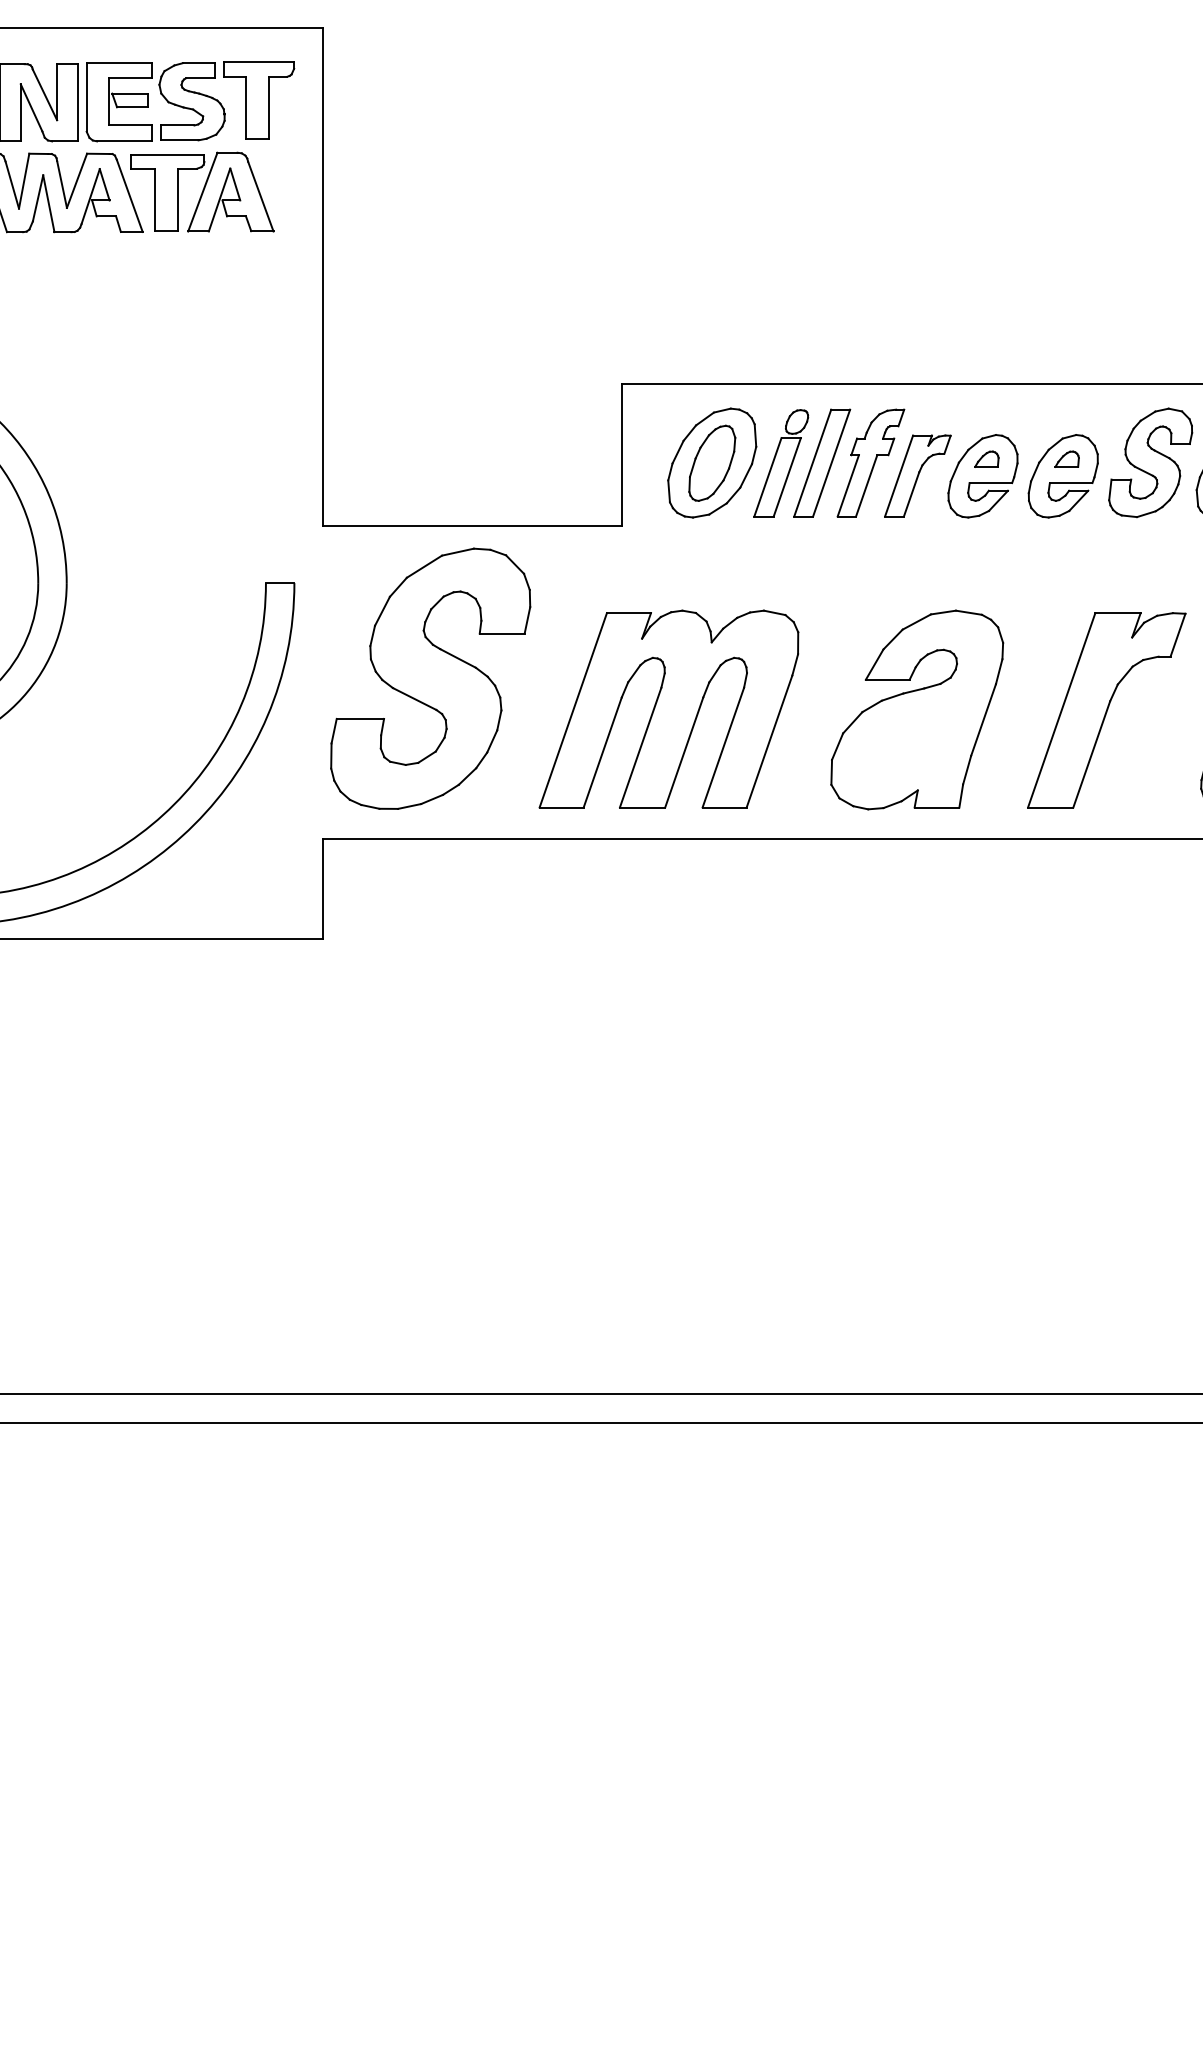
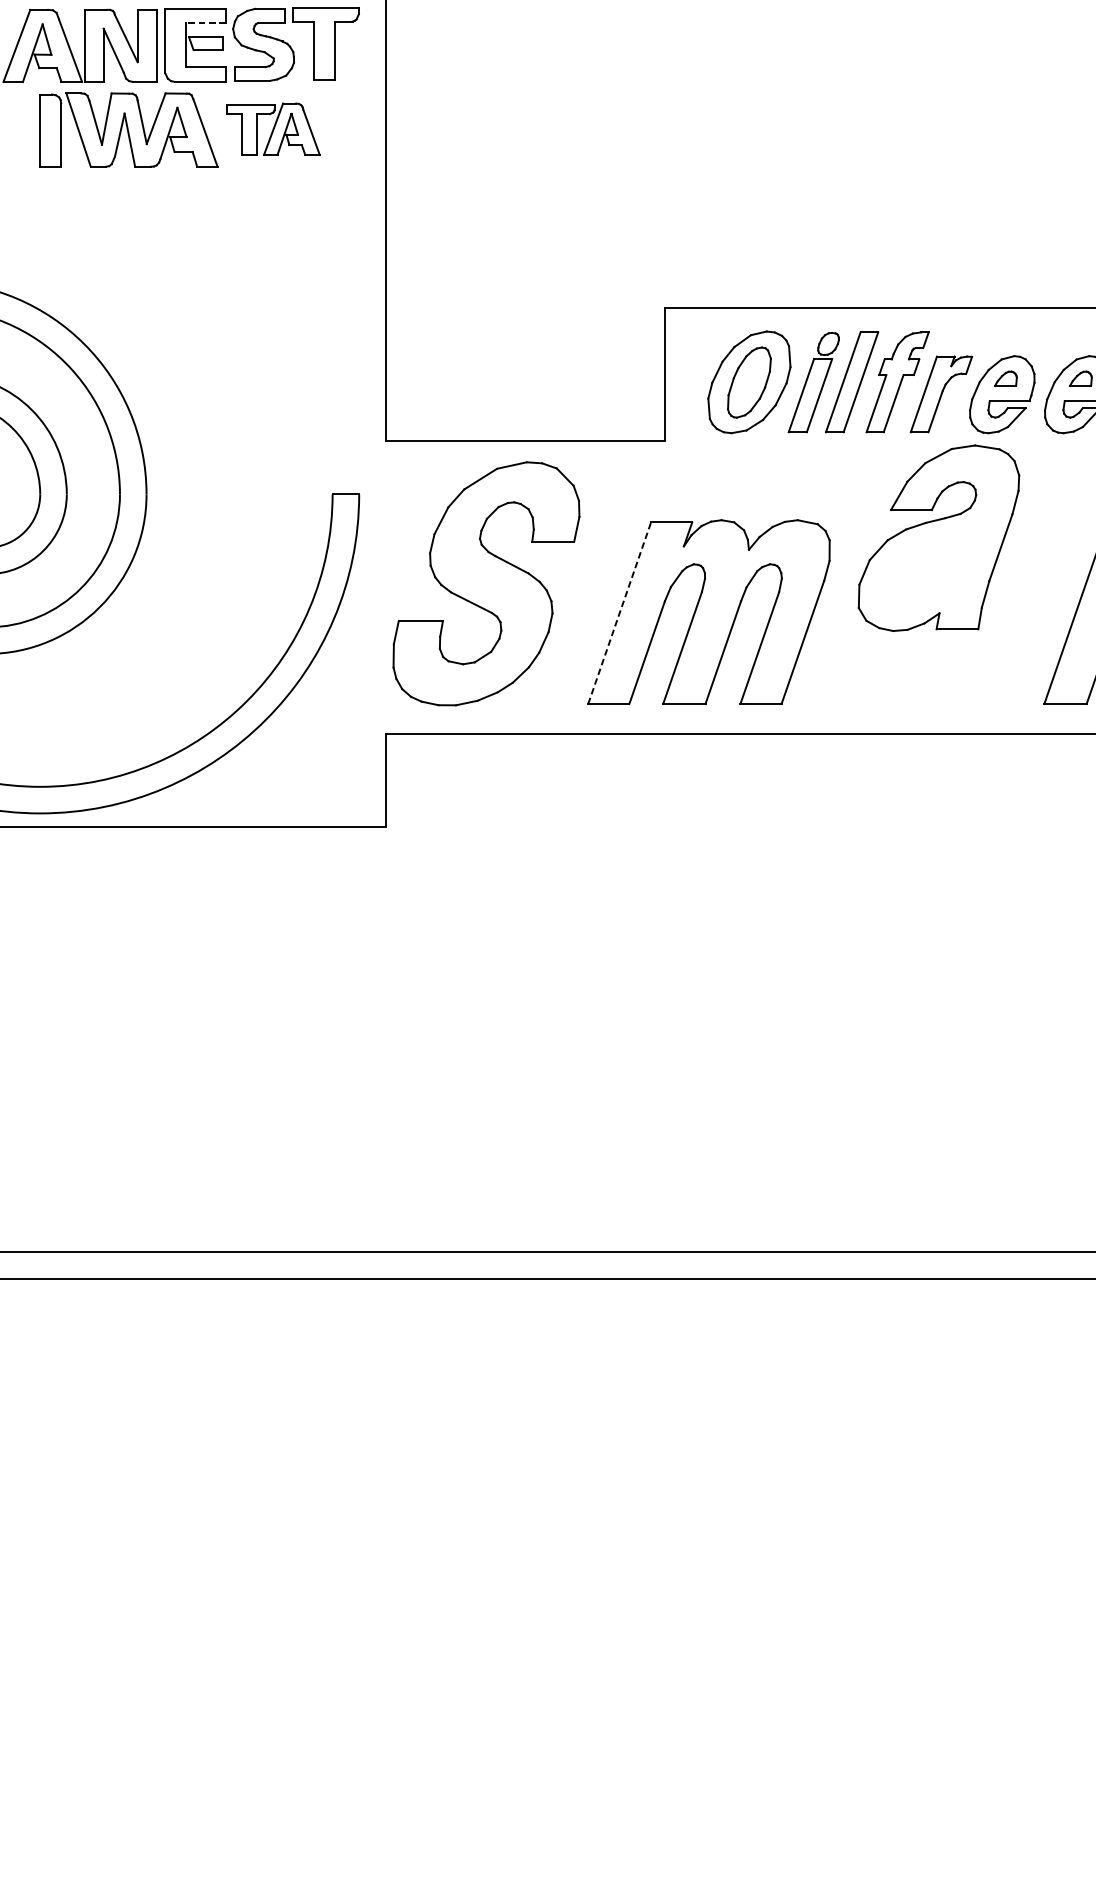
line: (130, 78) -> (206, 23), solid -> dashed
part: (202, 191) -> (273, 128), size x0.7
part: (917, 709) -> (939, 537), moved
line: (573, 710) -> (619, 613), solid -> dashed

